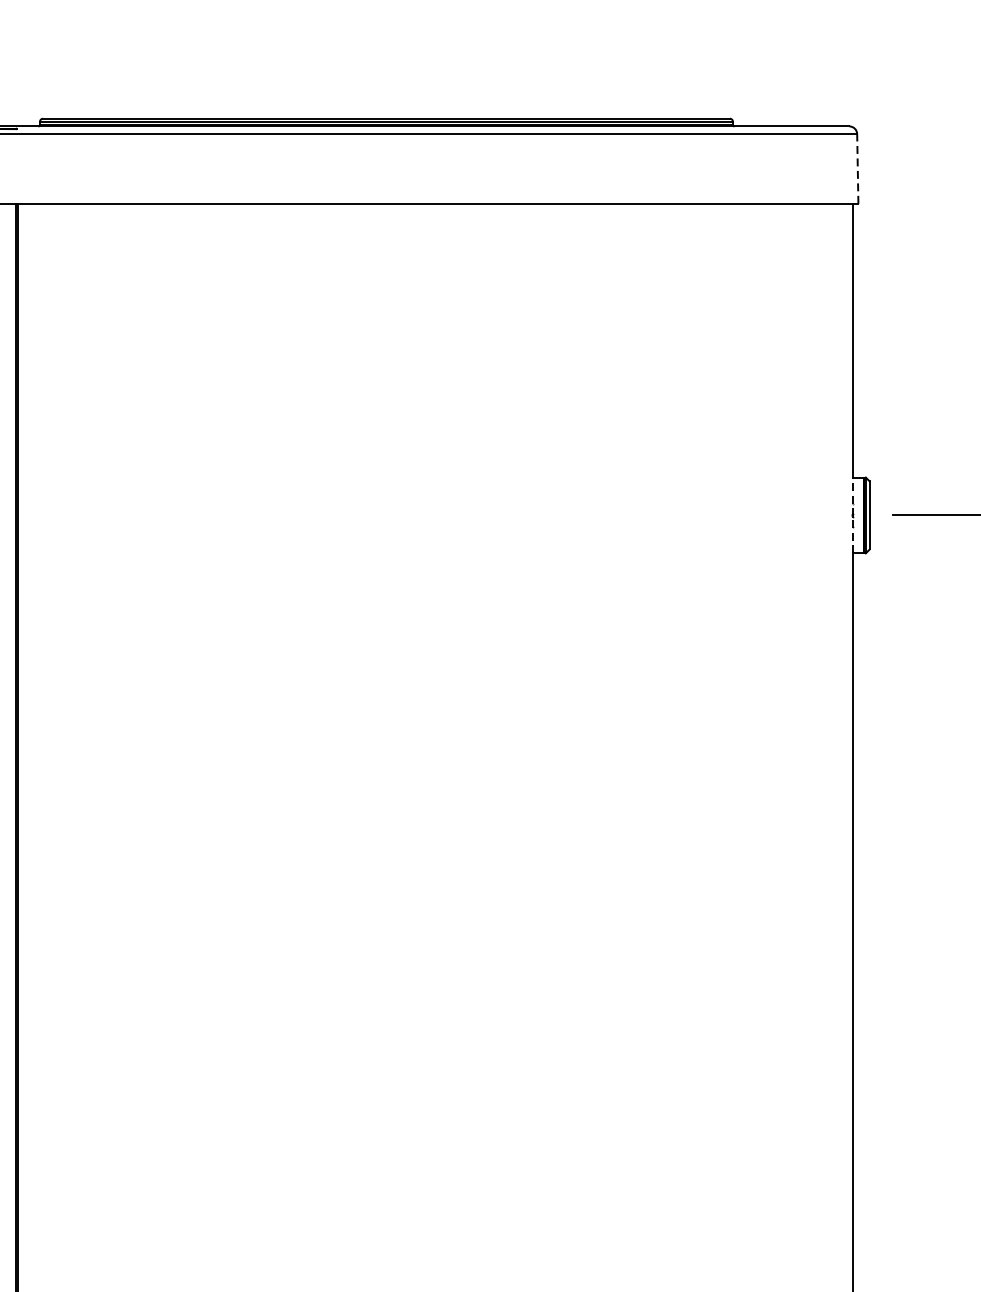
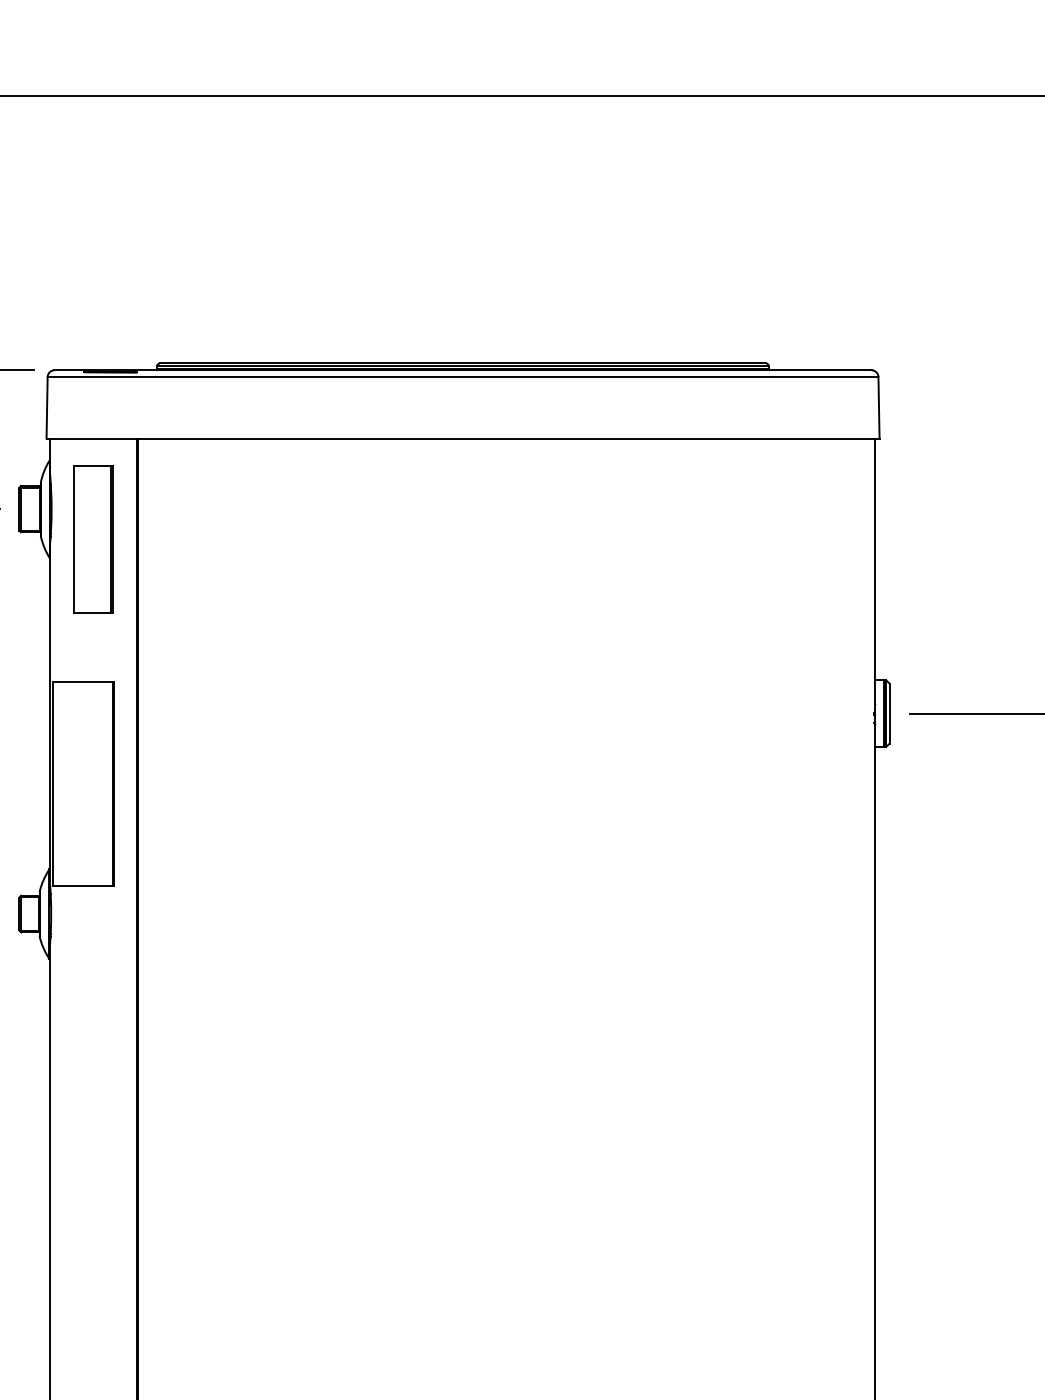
line: (858, 168) -> (879, 407), dashed -> solid
line: (852, 515) -> (874, 713), dashed -> solid

